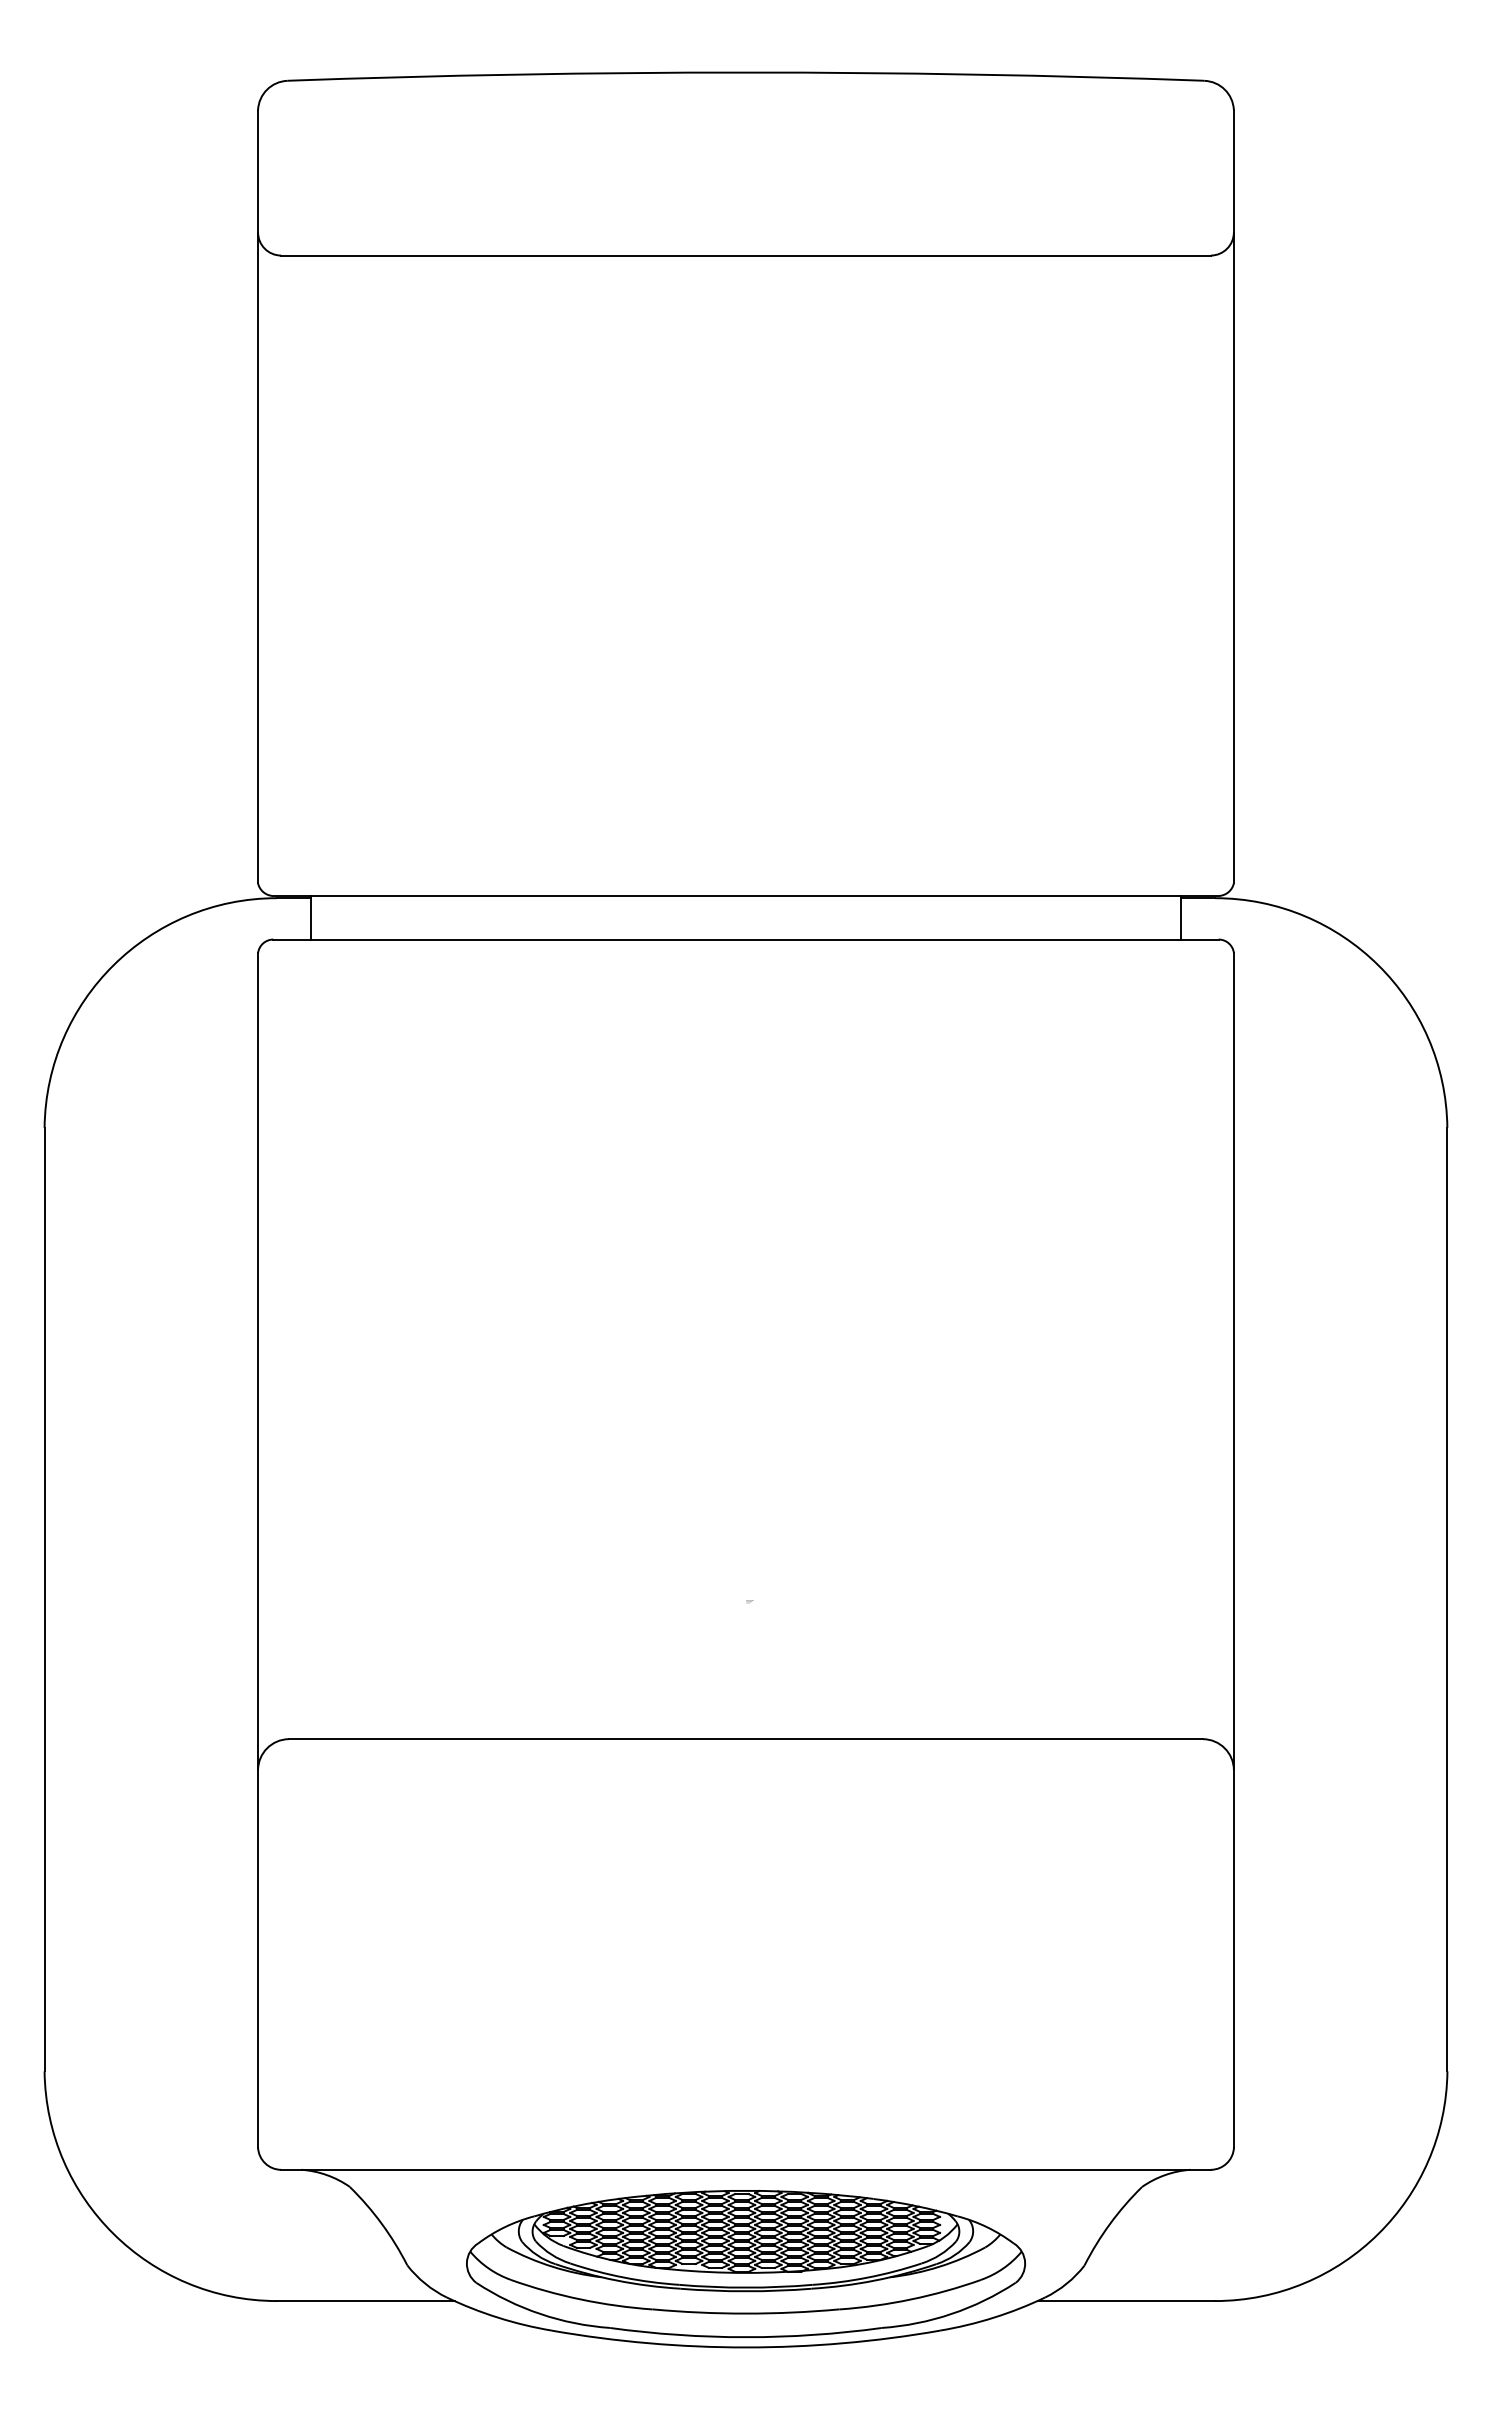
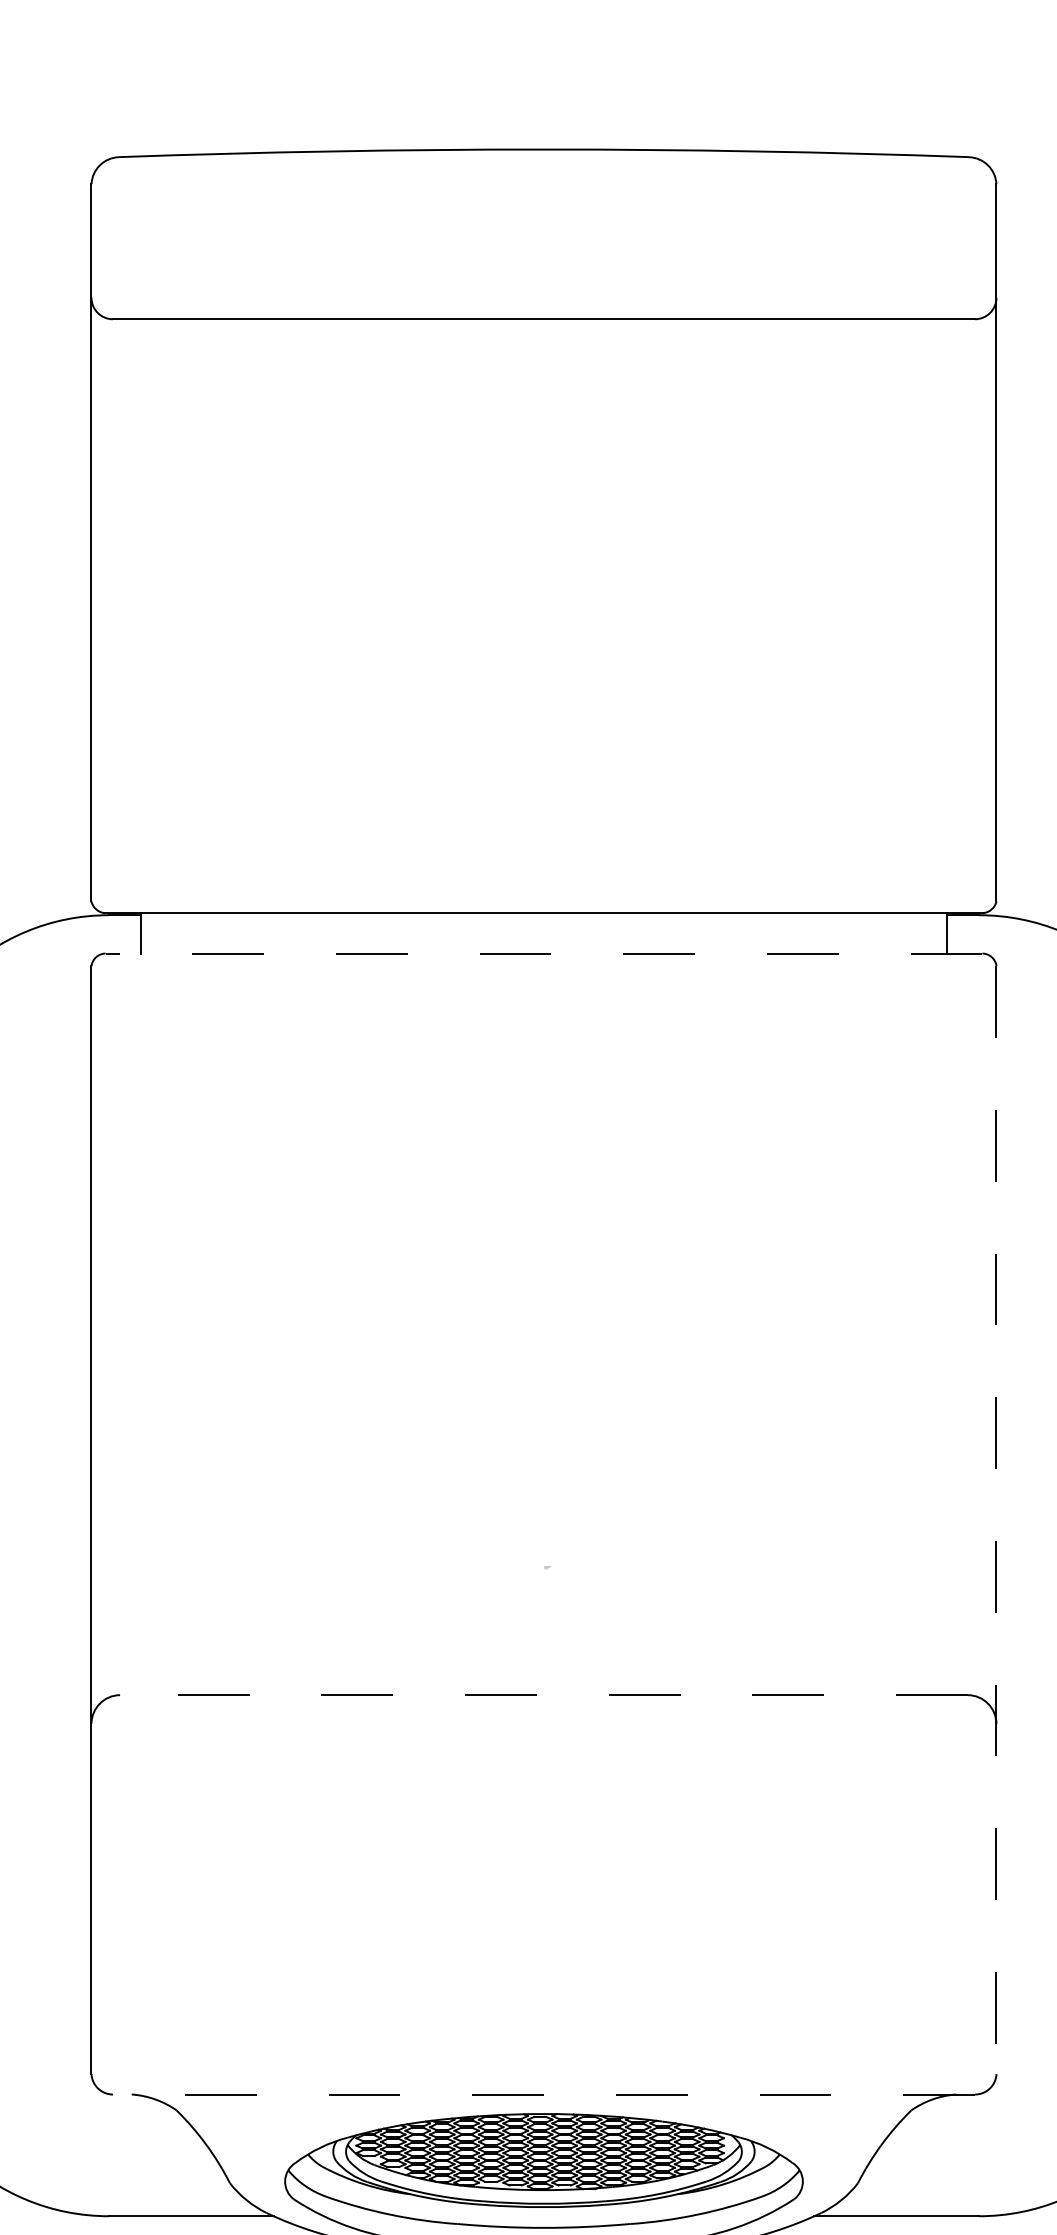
line: (746, 939) -> (544, 953), solid -> dashed
line: (1233, 1551) -> (996, 1521), solid -> dashed
line: (745, 1739) -> (543, 1695), solid -> dashed
line: (745, 2169) -> (543, 2094), solid -> dashed

